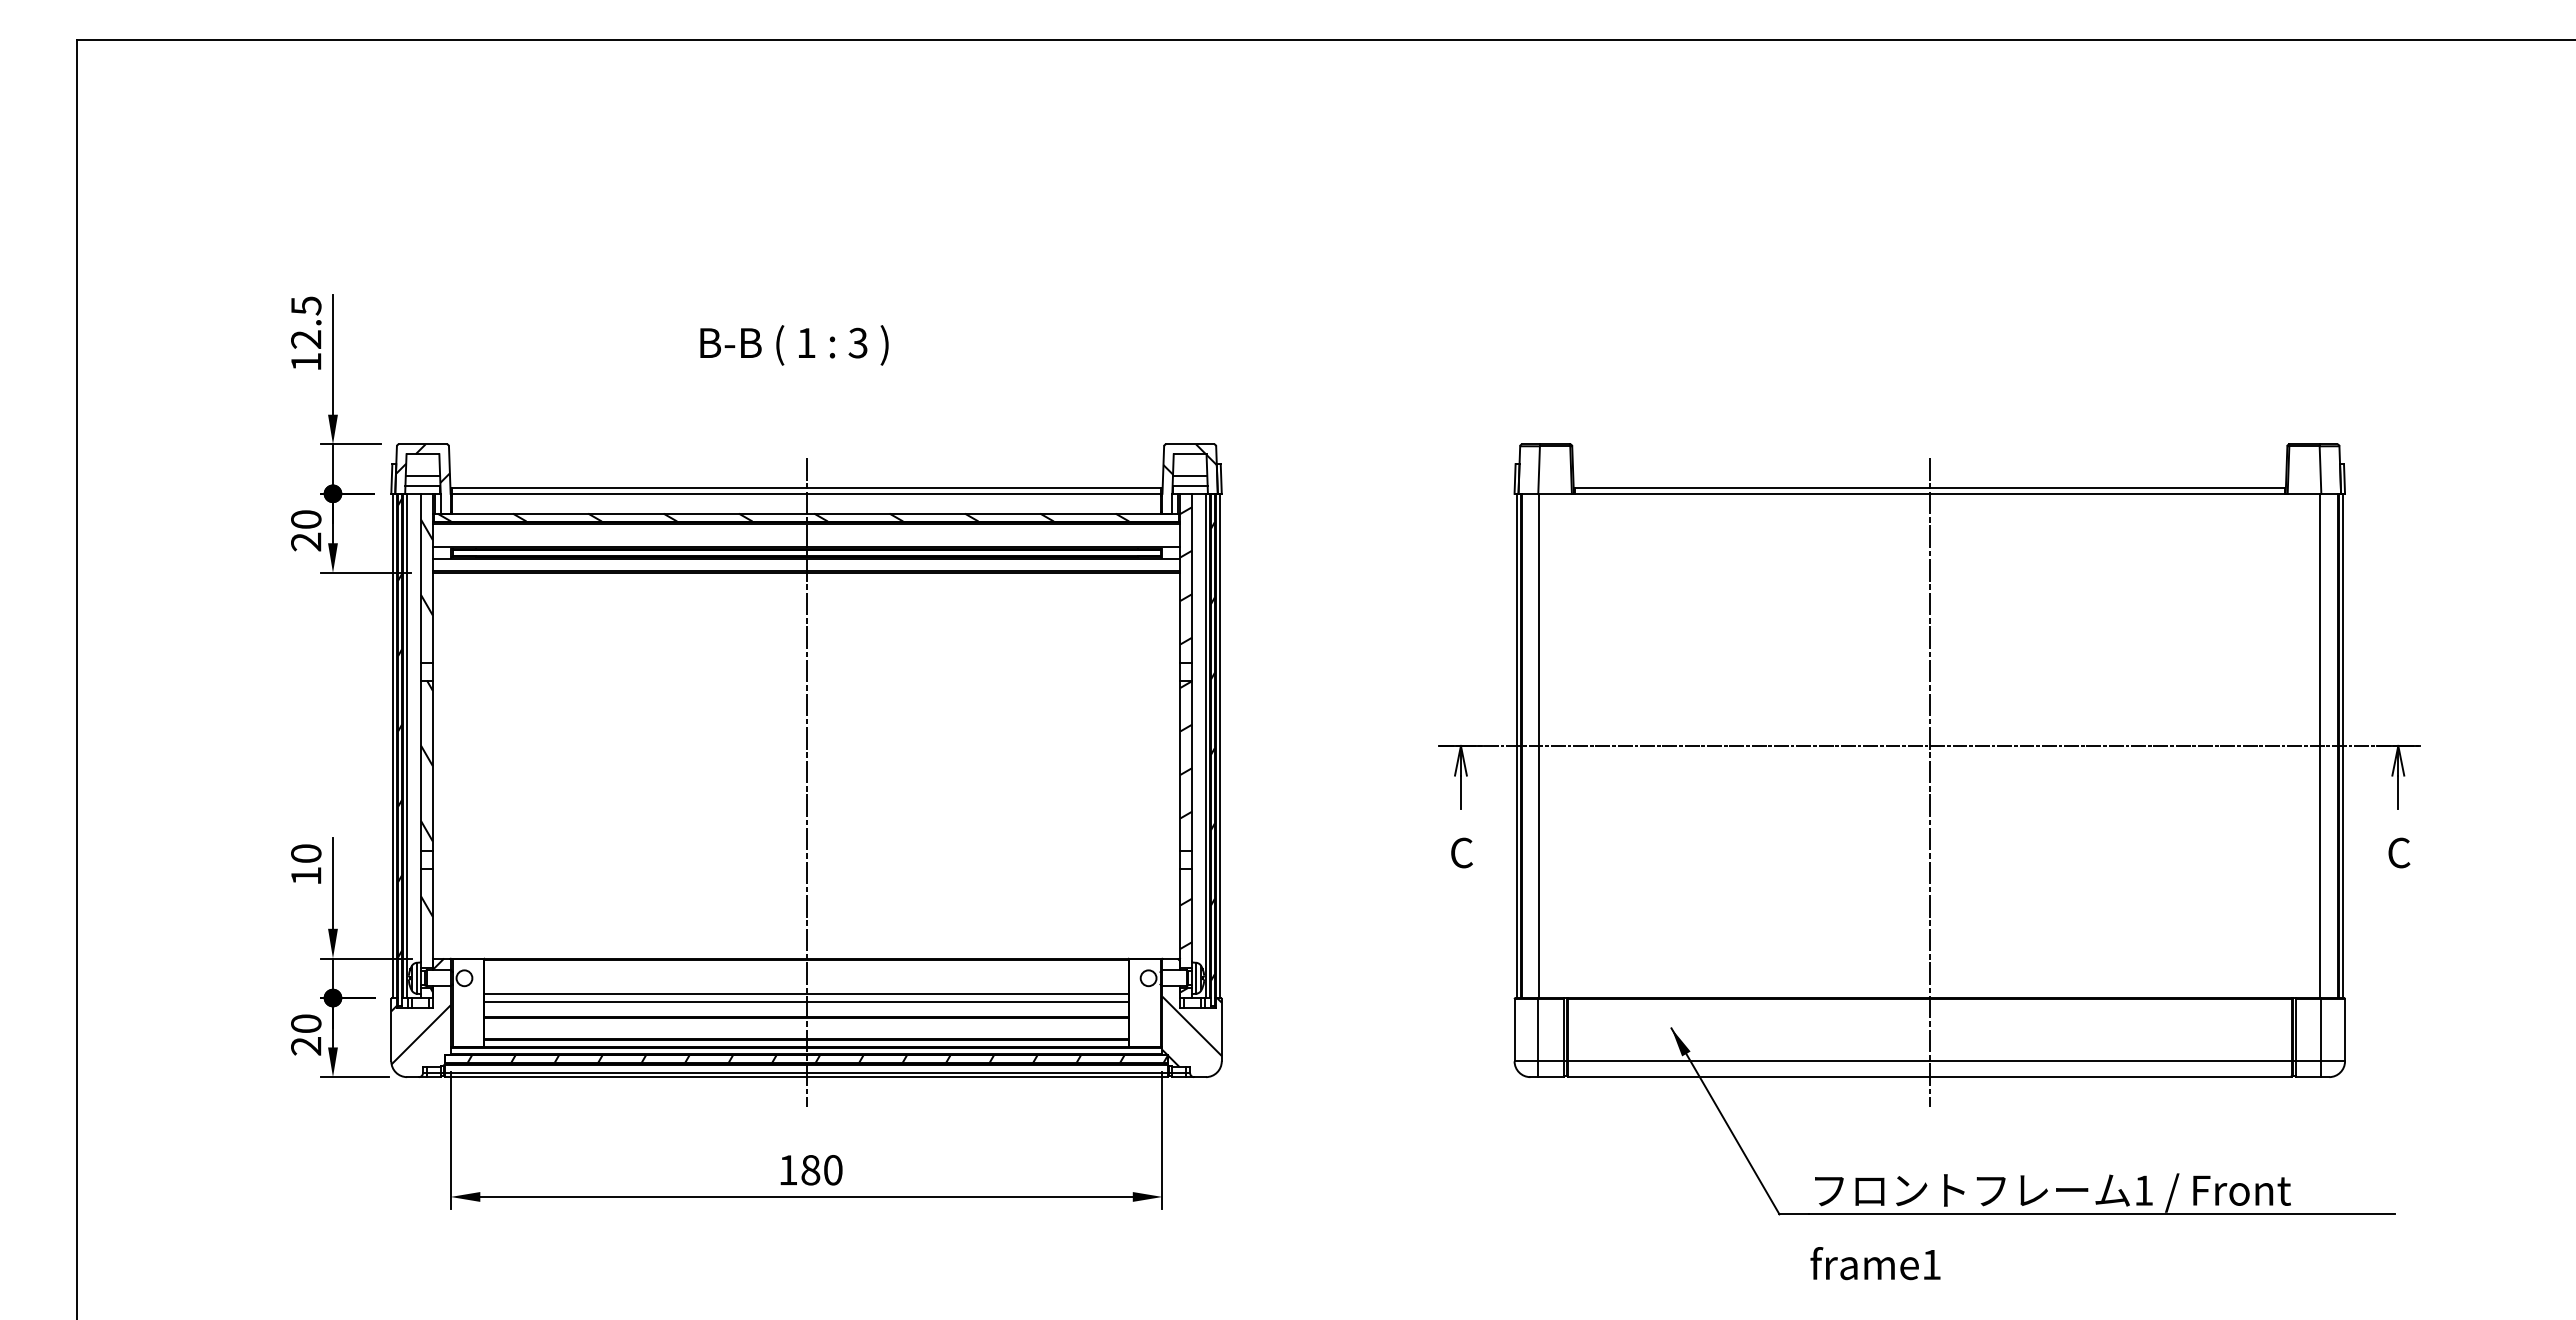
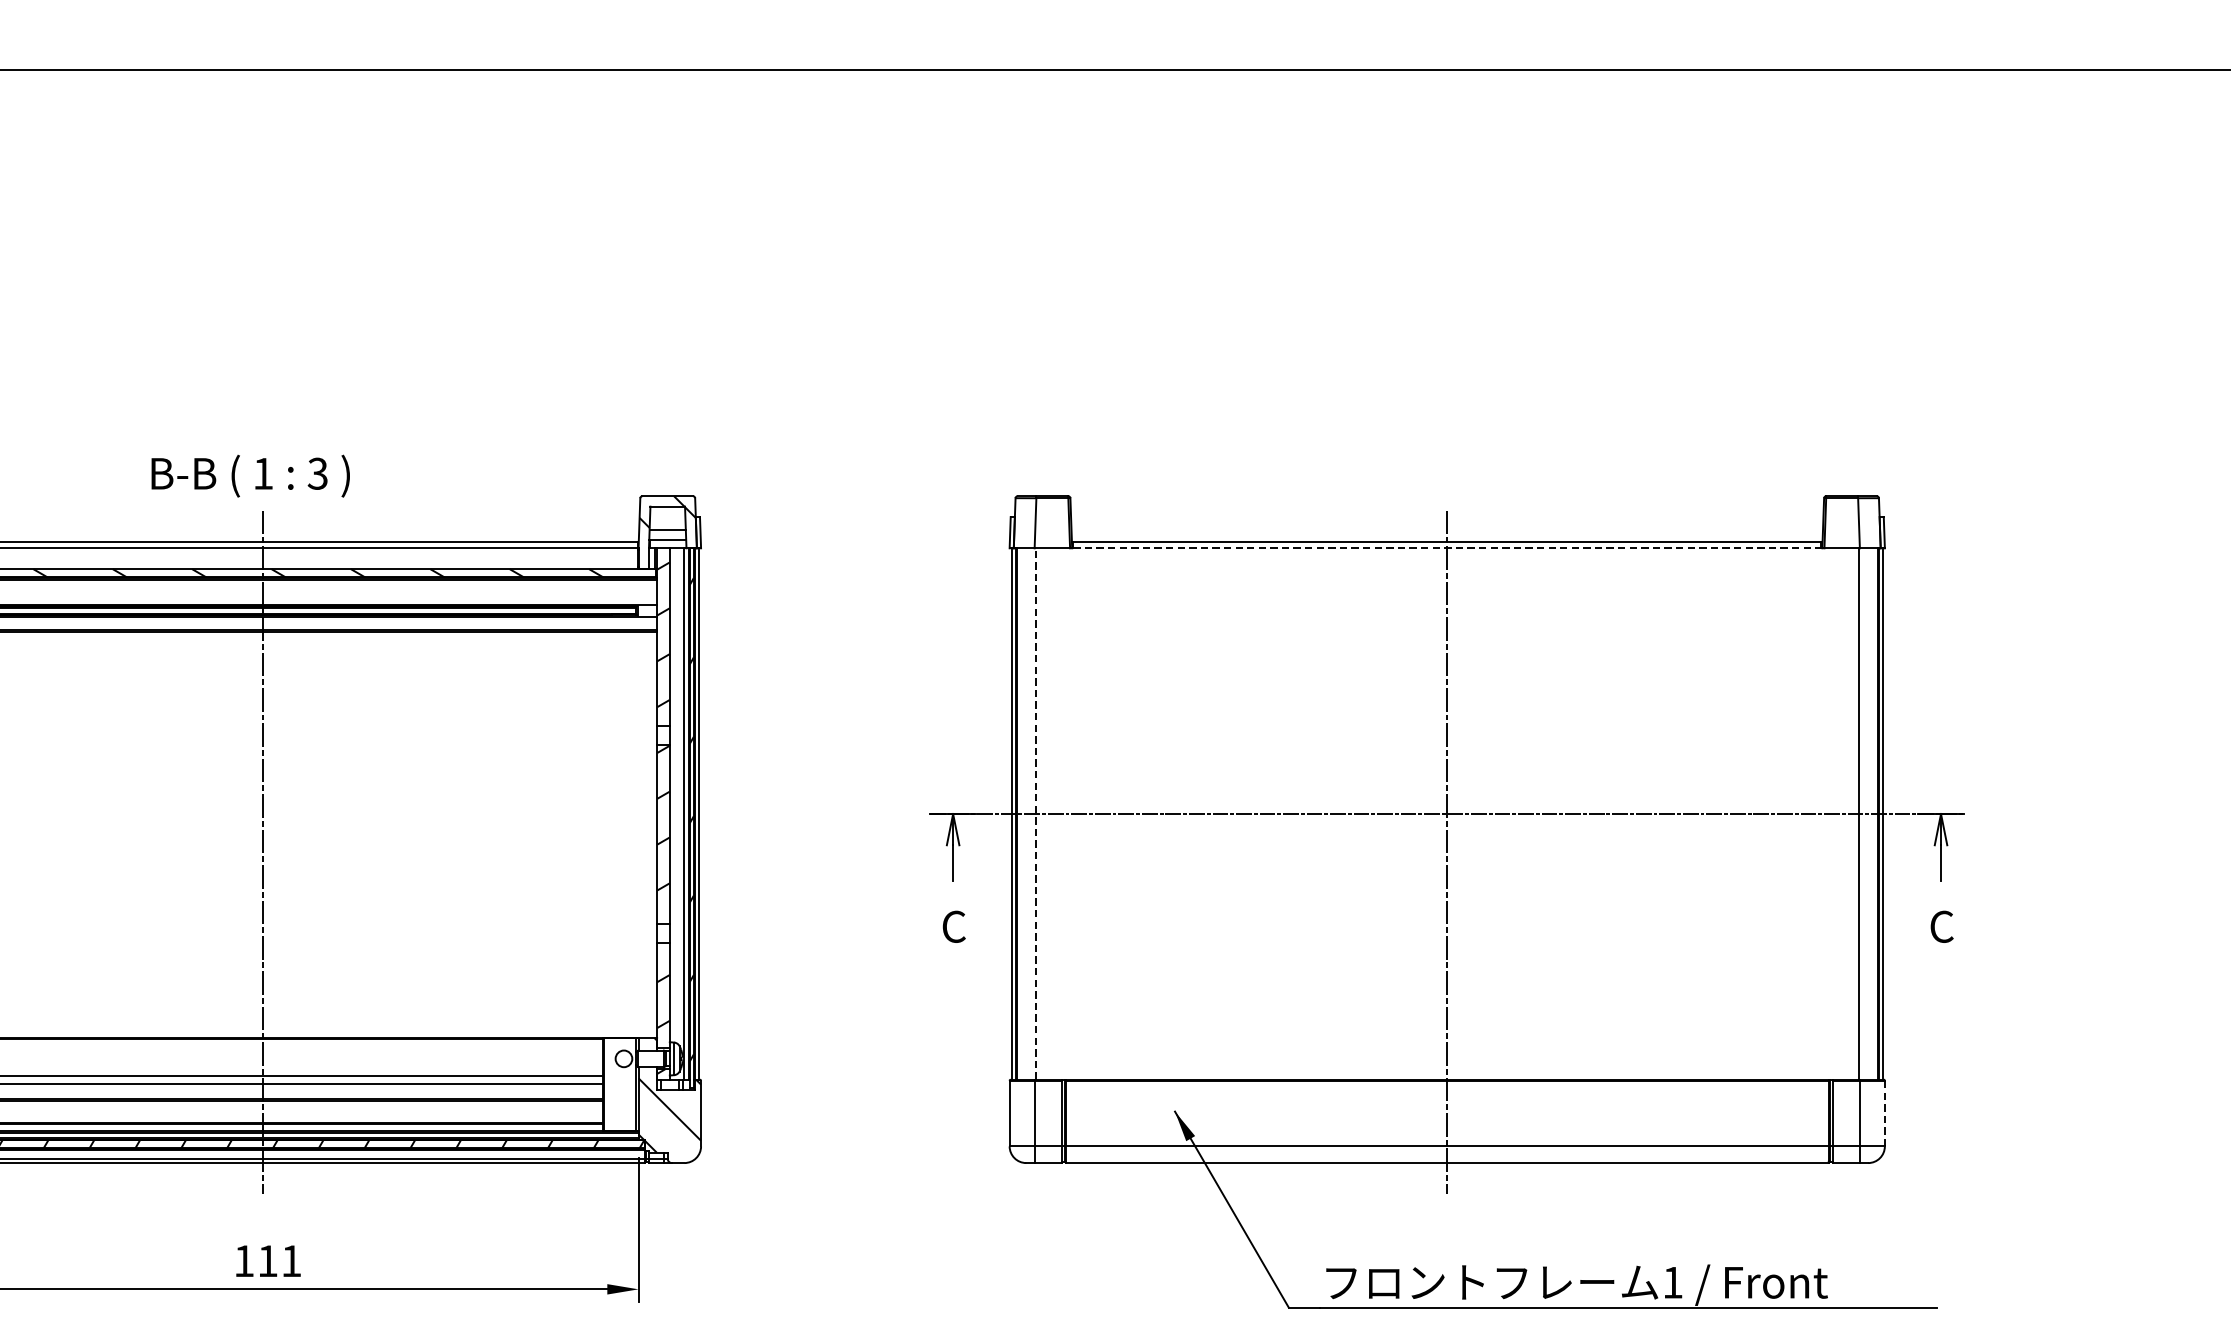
text: (794, 345) -> (250, 476), moved
line: (1929, 493) -> (1446, 547), solid -> dashed
line: (1539, 745) -> (1035, 813), solid -> dashed
line: (2345, 1029) -> (1885, 1112), solid -> dashed
text: (821, 1170) -> (279, 1261), 180 -> 111

